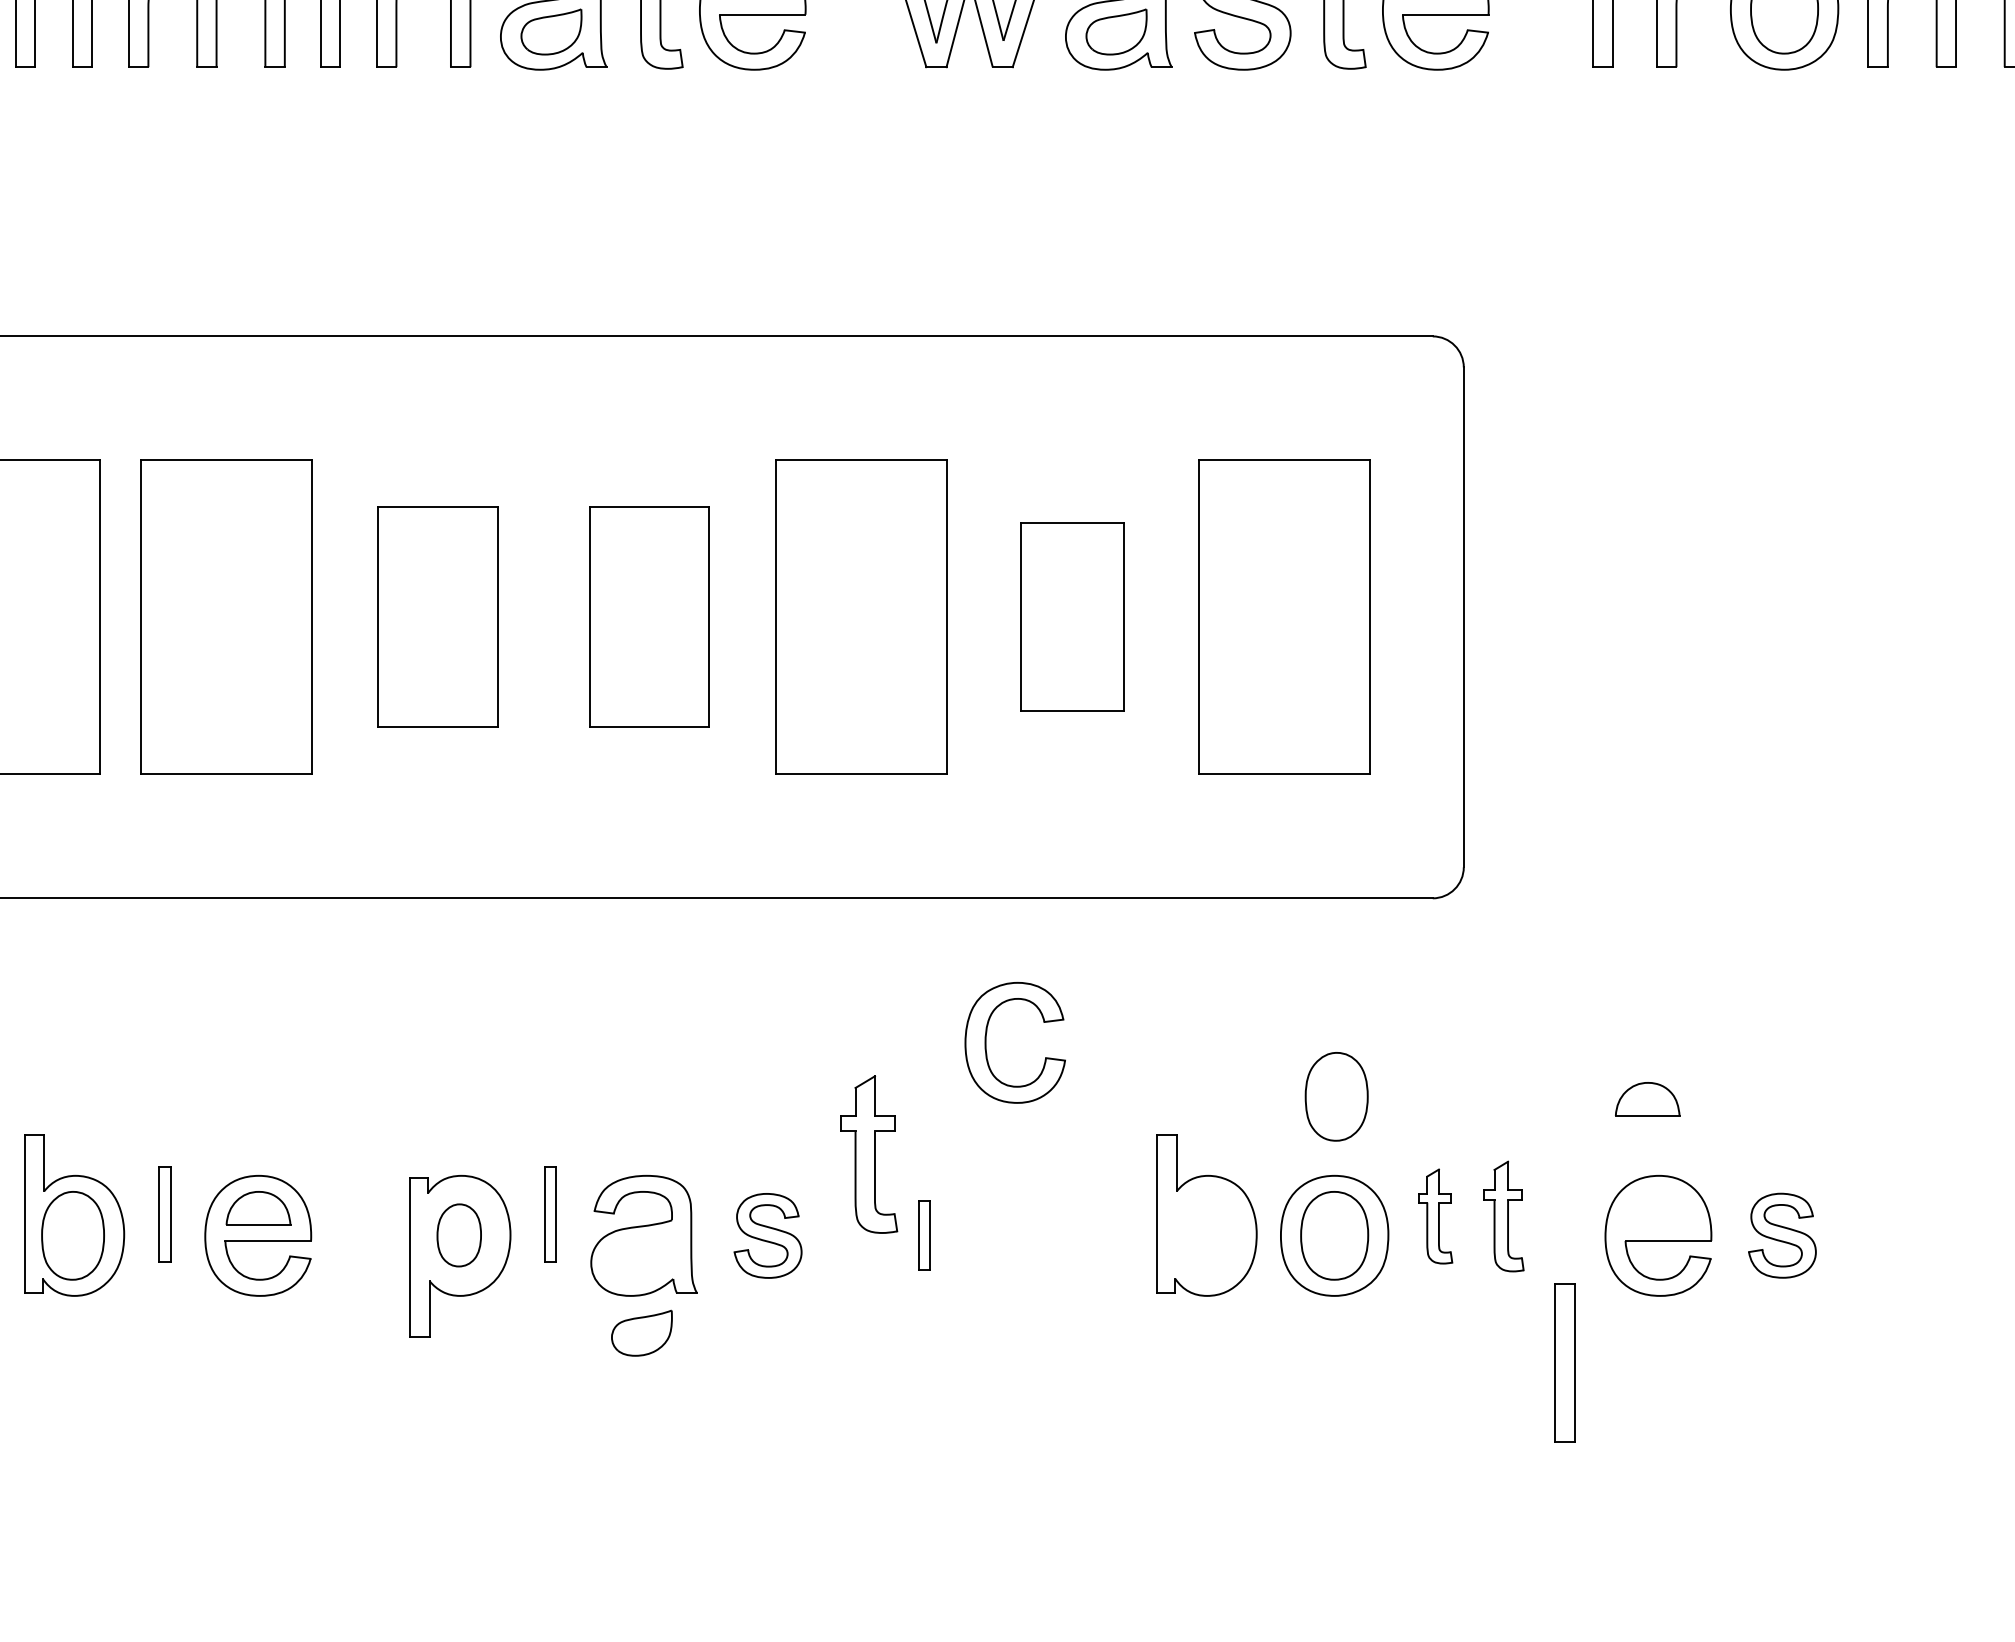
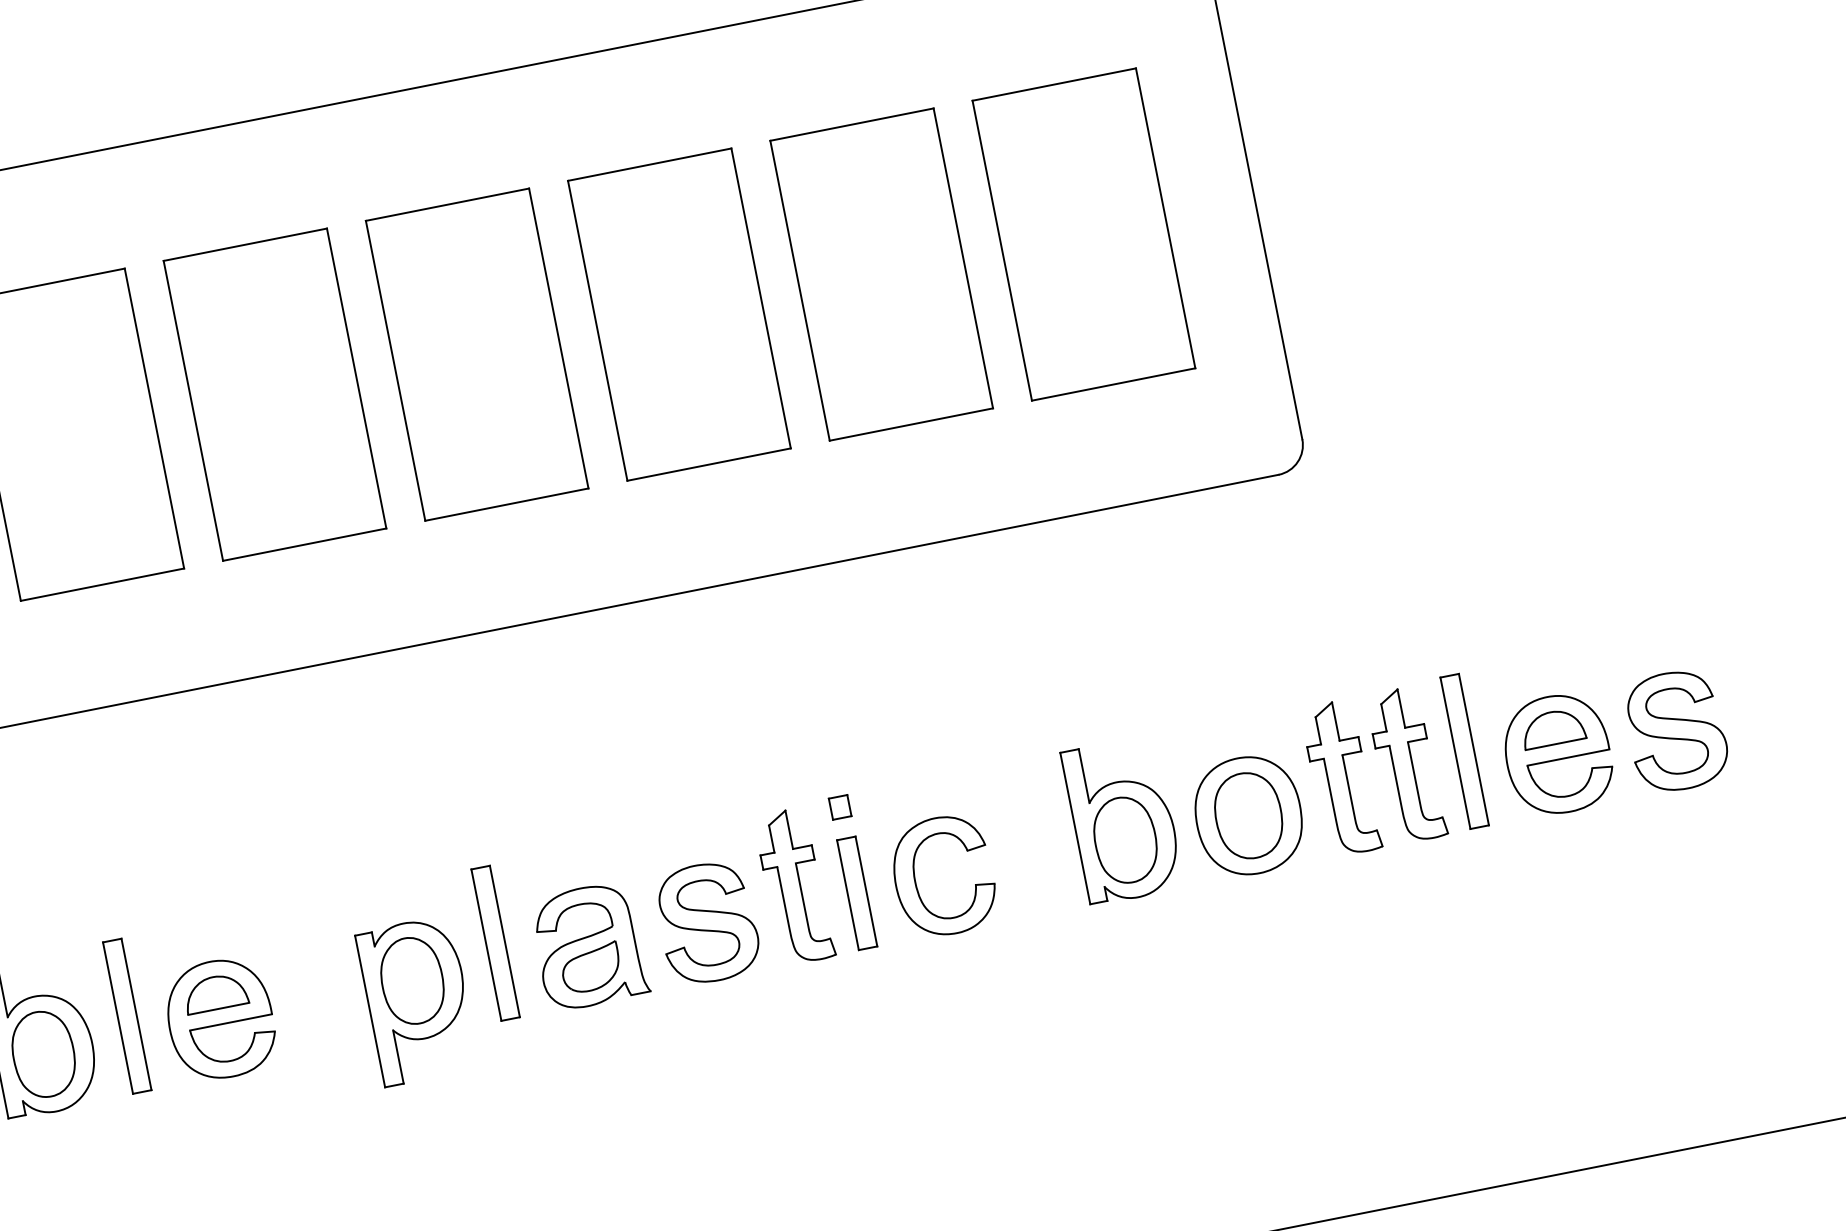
part: (437, 616) -> (274, 393), size x1.43
part: (649, 616) -> (477, 353), size x1.43
part: (1072, 616) -> (881, 273), size x1.67
part: (986, 1042) -> (916, 881), moved
part: (1336, 1096) -> (1125, 839), moved
part: (1647, 1099) -> (1552, 728), moved
part: (924, 1145) -> (839, 807), added
part: (869, 1154) -> (794, 886), moved
part: (164, 1213) -> (126, 1015), size x1.67
part: (550, 1213) -> (495, 942), size x1.67
part: (1435, 1216) -> (1341, 778), size x1.67
part: (1503, 1216) -> (1406, 765), size x1.43
part: (459, 1235) -> (412, 980), size x1.43
part: (767, 1235) -> (706, 922), size x1.43
part: (924, 1235) -> (856, 893), size x1.67
part: (1782, 1235) -> (1676, 730), size x1.43
part: (641, 1332) -> (590, 967), moved
part: (1564, 1362) -> (1463, 750), moved

